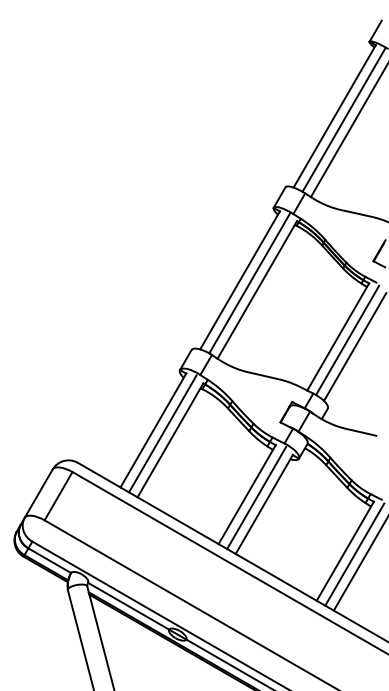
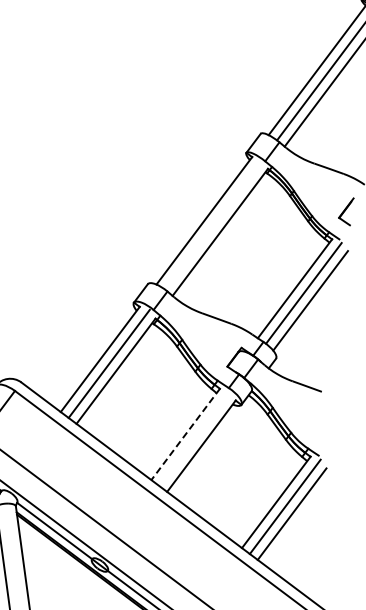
line: (249, 283) -> (213, 225), removed
line: (247, 494) -> (186, 434), solid -> dashed
line: (256, 497) -> (194, 438), removed

